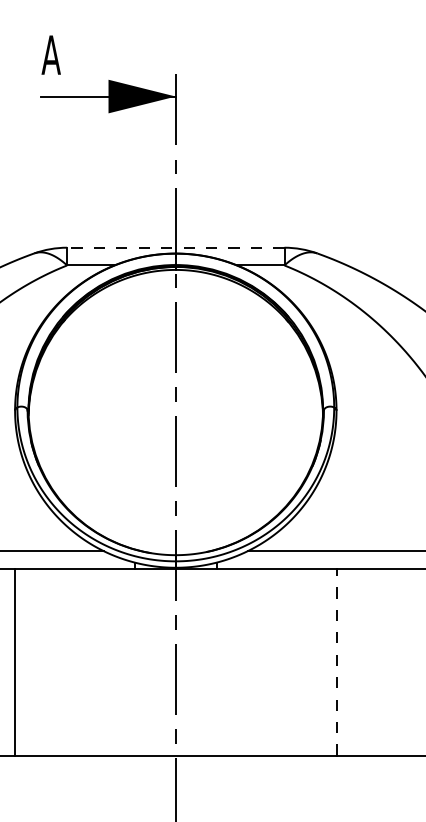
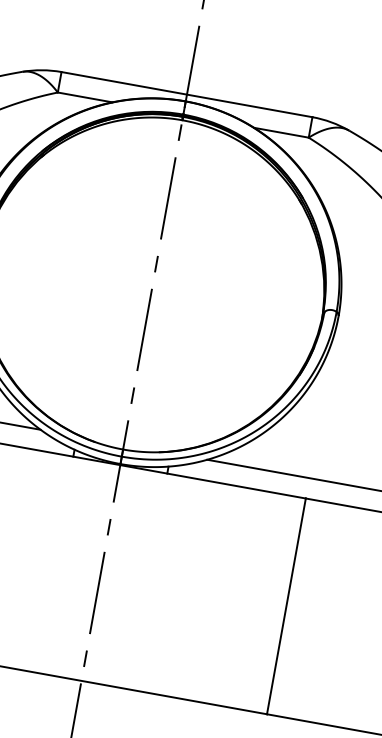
line: (175, 247) -> (186, 94), dashed -> solid
line: (336, 661) -> (286, 605), dashed -> solid

